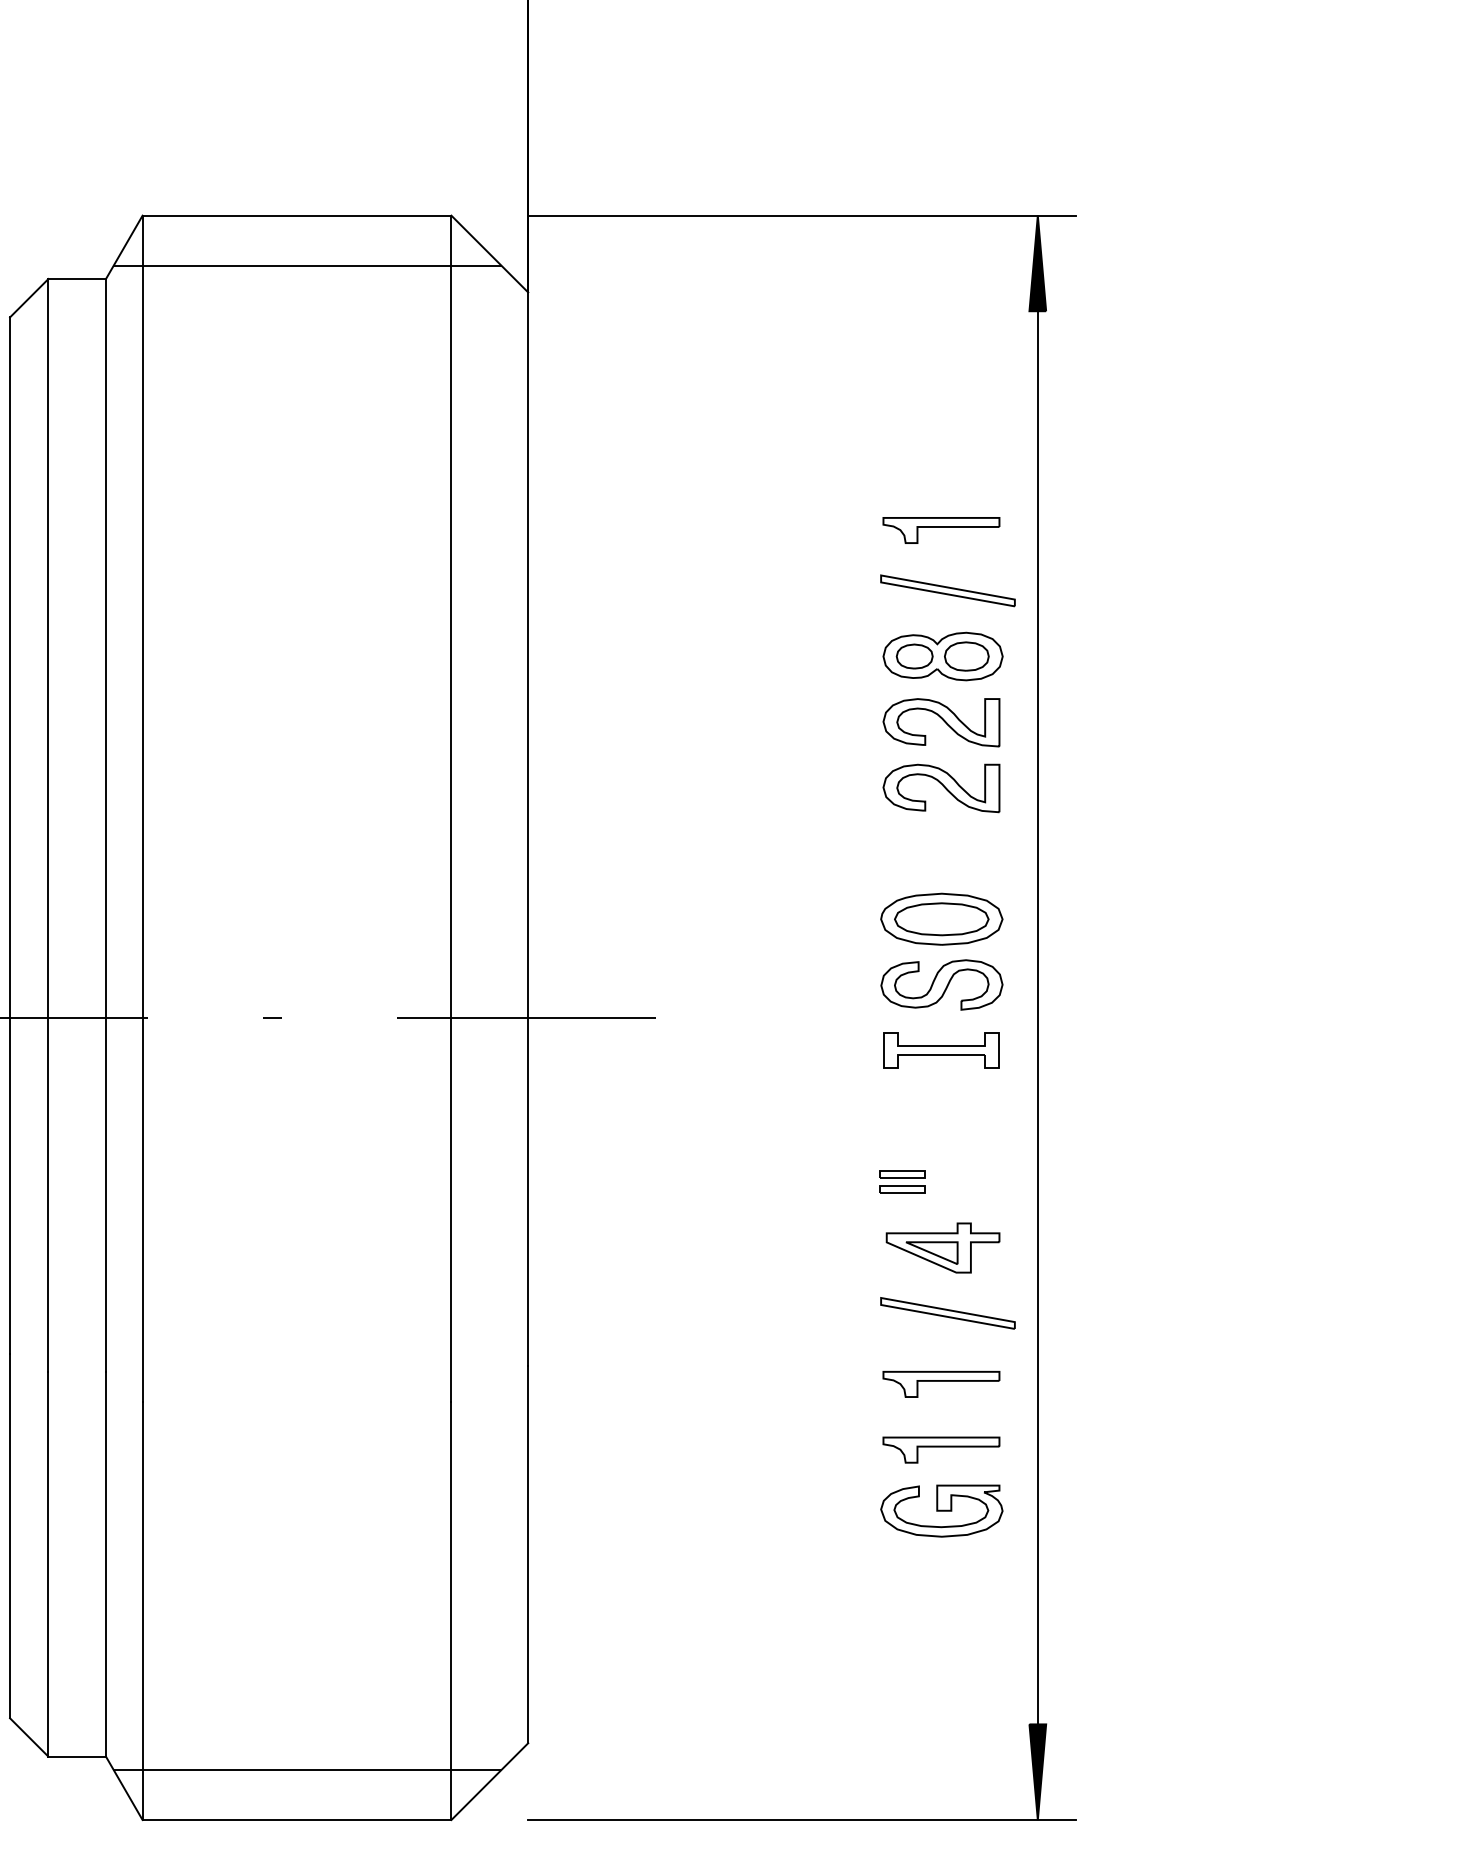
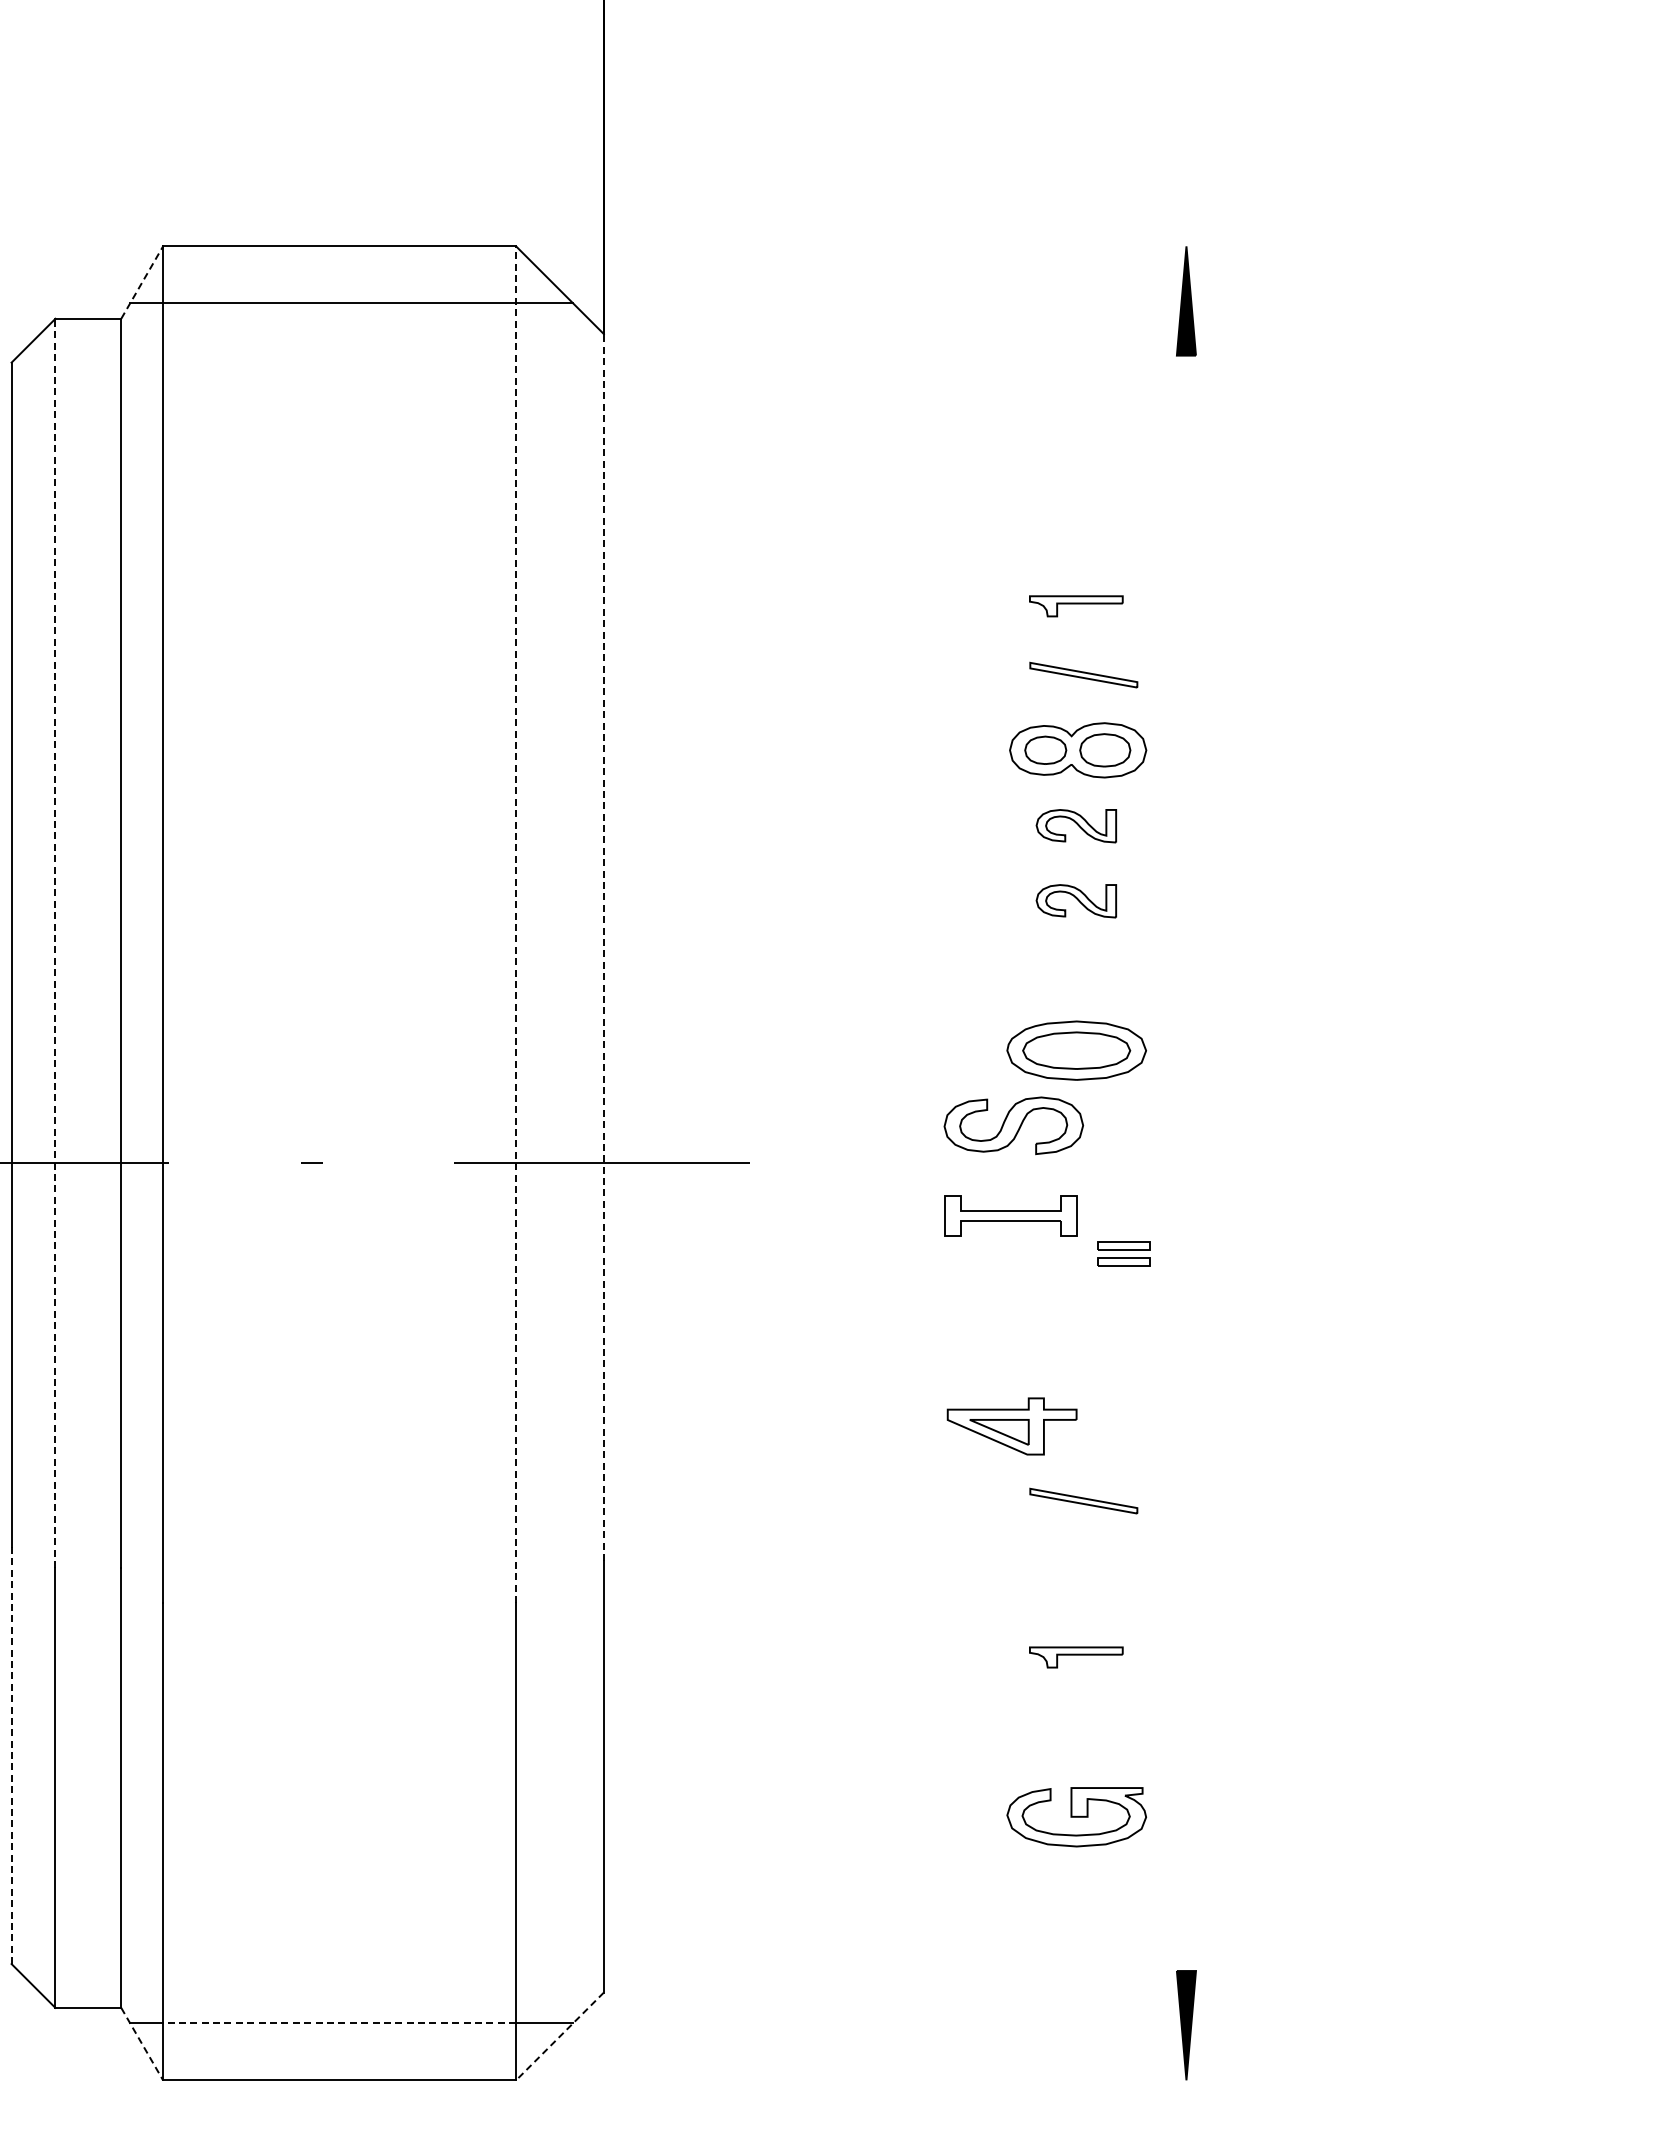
line: (801, 215) -> (916, 246), removed
line: (124, 247) -> (142, 282), solid -> dashed
part: (941, 530) -> (1076, 606), size x0.7
part: (947, 590) -> (1083, 674), size x0.7
part: (941, 723) -> (1076, 826), size x0.6
part: (941, 788) -> (1076, 901), size x0.6
line: (451, 808) -> (516, 924), solid -> dashed
line: (48, 825) -> (55, 943), solid -> dashed
line: (527, 829) -> (603, 947), solid -> dashed
part: (941, 984) -> (1013, 1125), moved
line: (1037, 1017) -> (1186, 1163), removed
part: (941, 1050) -> (1010, 1215), moved
part: (902, 1181) -> (1123, 1253), moved
part: (942, 1248) -> (1011, 1426), moved
part: (947, 1312) -> (1083, 1500), size x0.7
part: (941, 1384) -> (1076, 1582), removed
part: (941, 1450) -> (1076, 1657), size x0.7
part: (941, 1511) -> (1076, 1817), moved
line: (9, 1535) -> (11, 1755), solid -> dashed
line: (296, 1770) -> (339, 2023), solid -> dashed
line: (489, 1781) -> (559, 2036), solid -> dashed
line: (124, 1788) -> (142, 2044), solid -> dashed
line: (801, 1820) -> (916, 2080), removed

